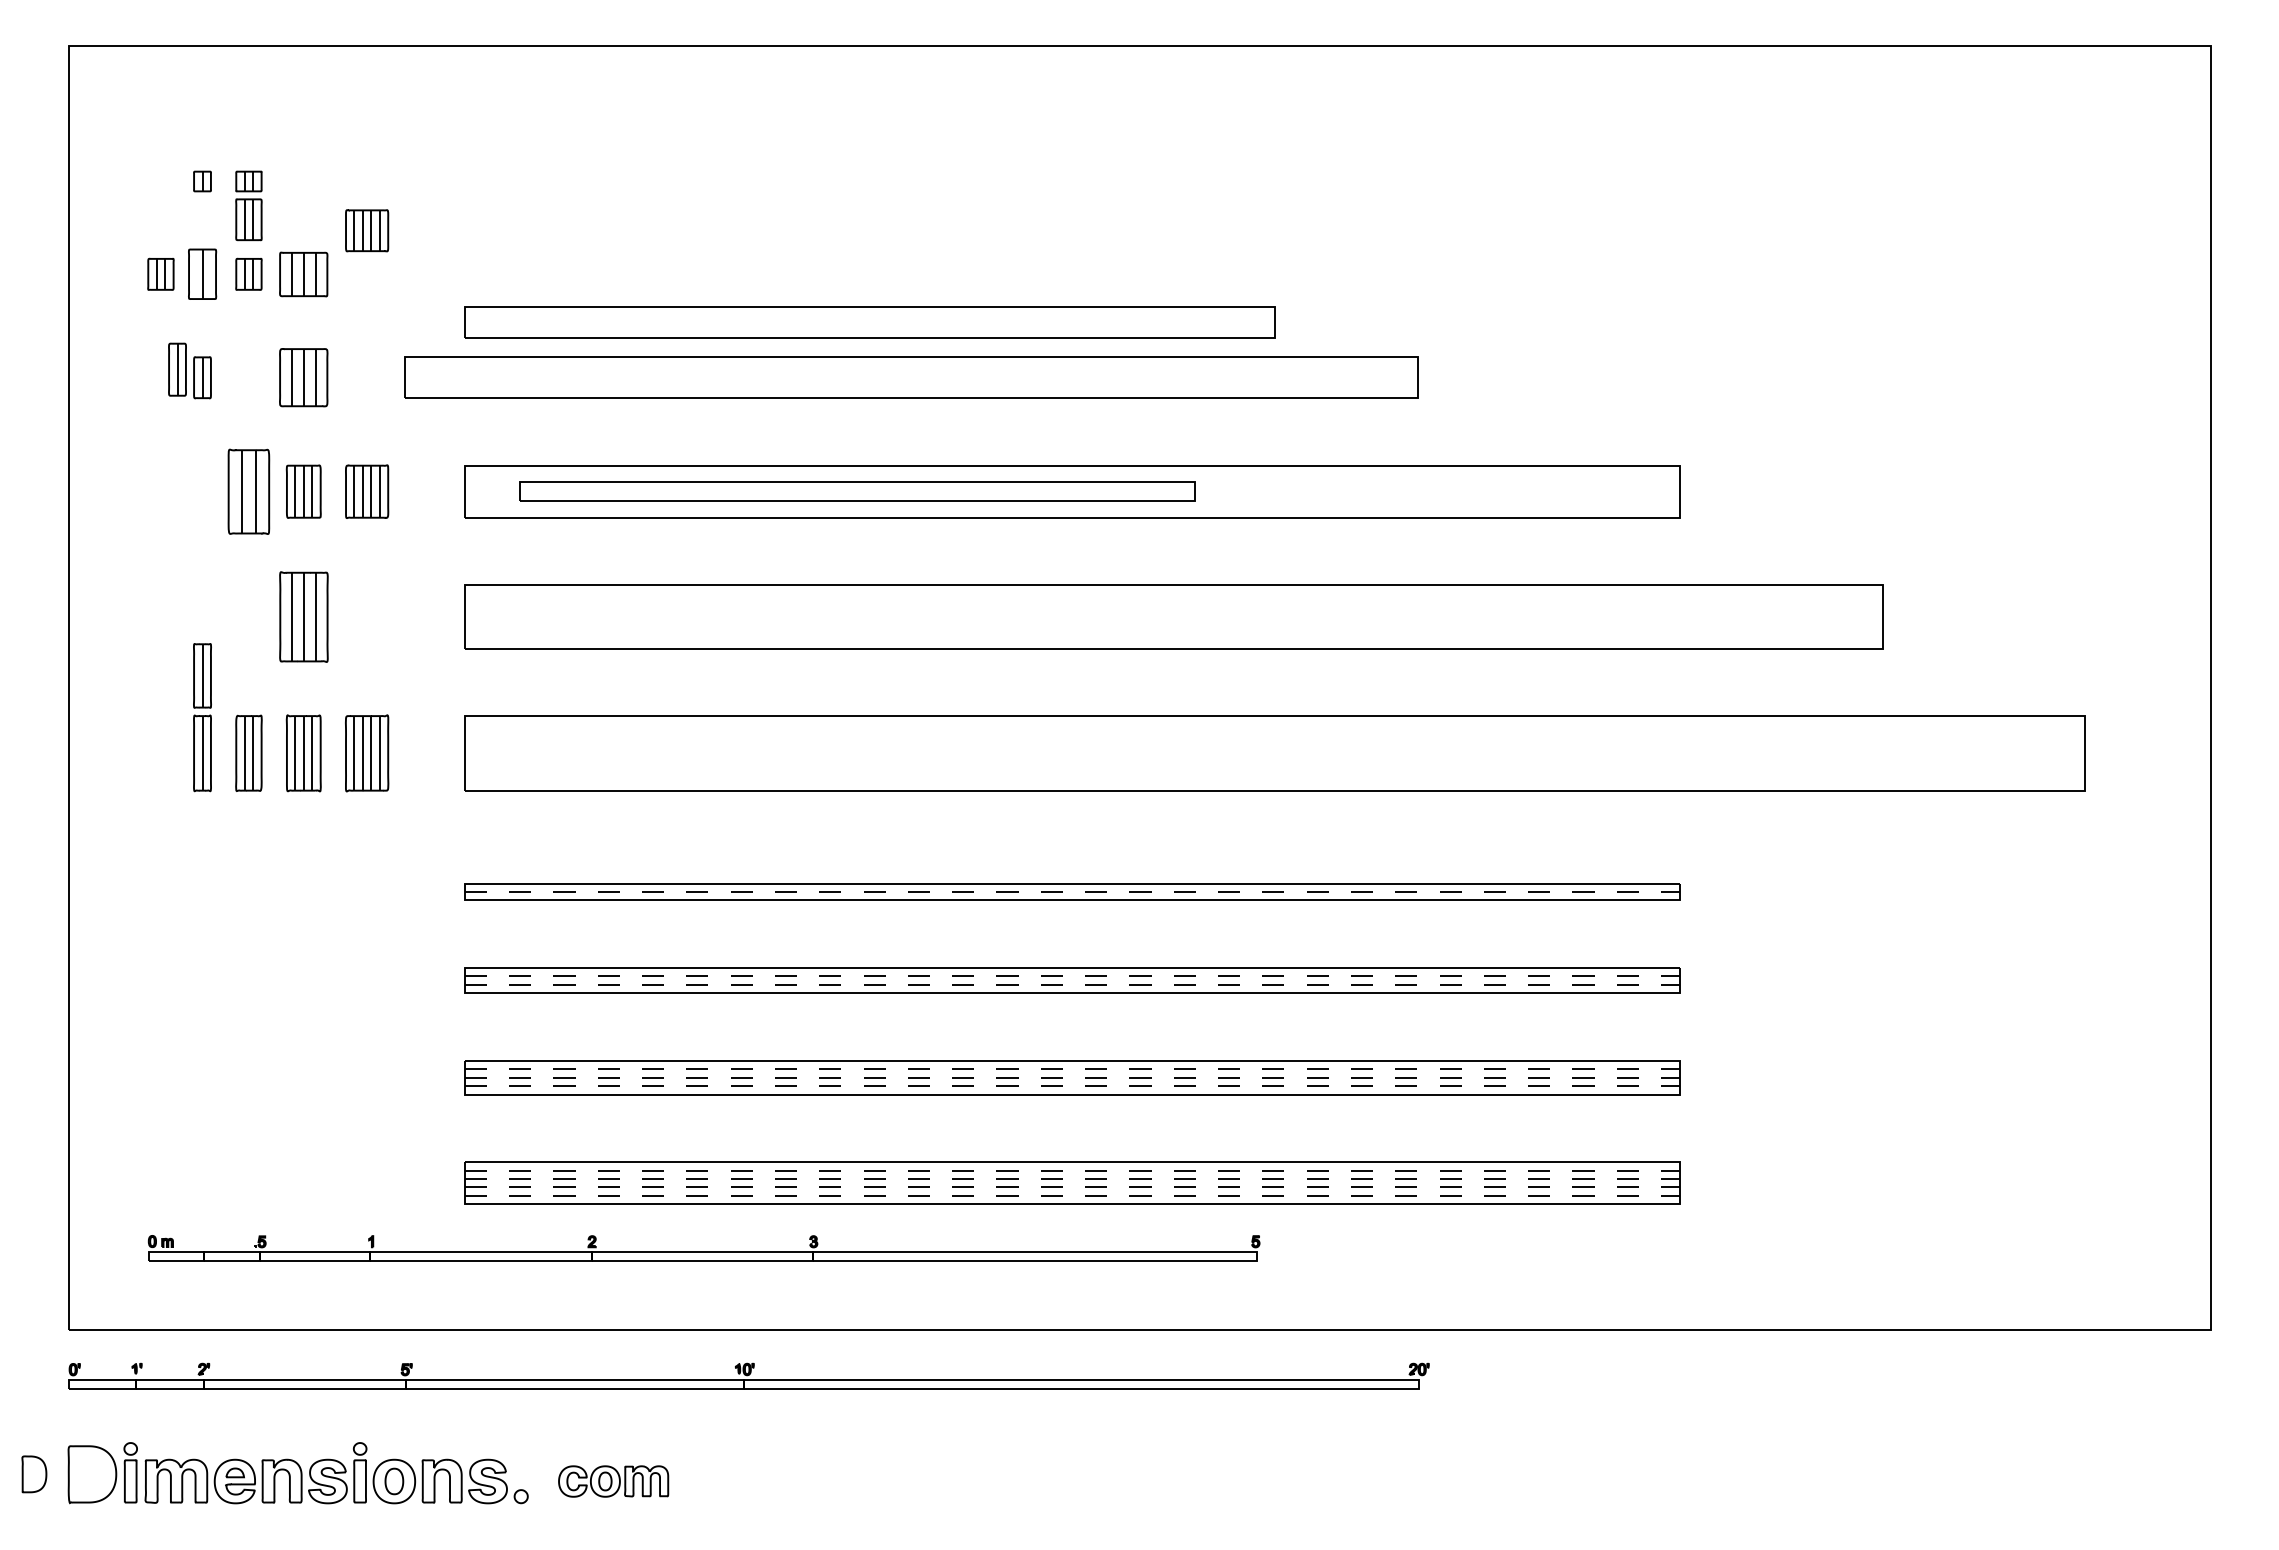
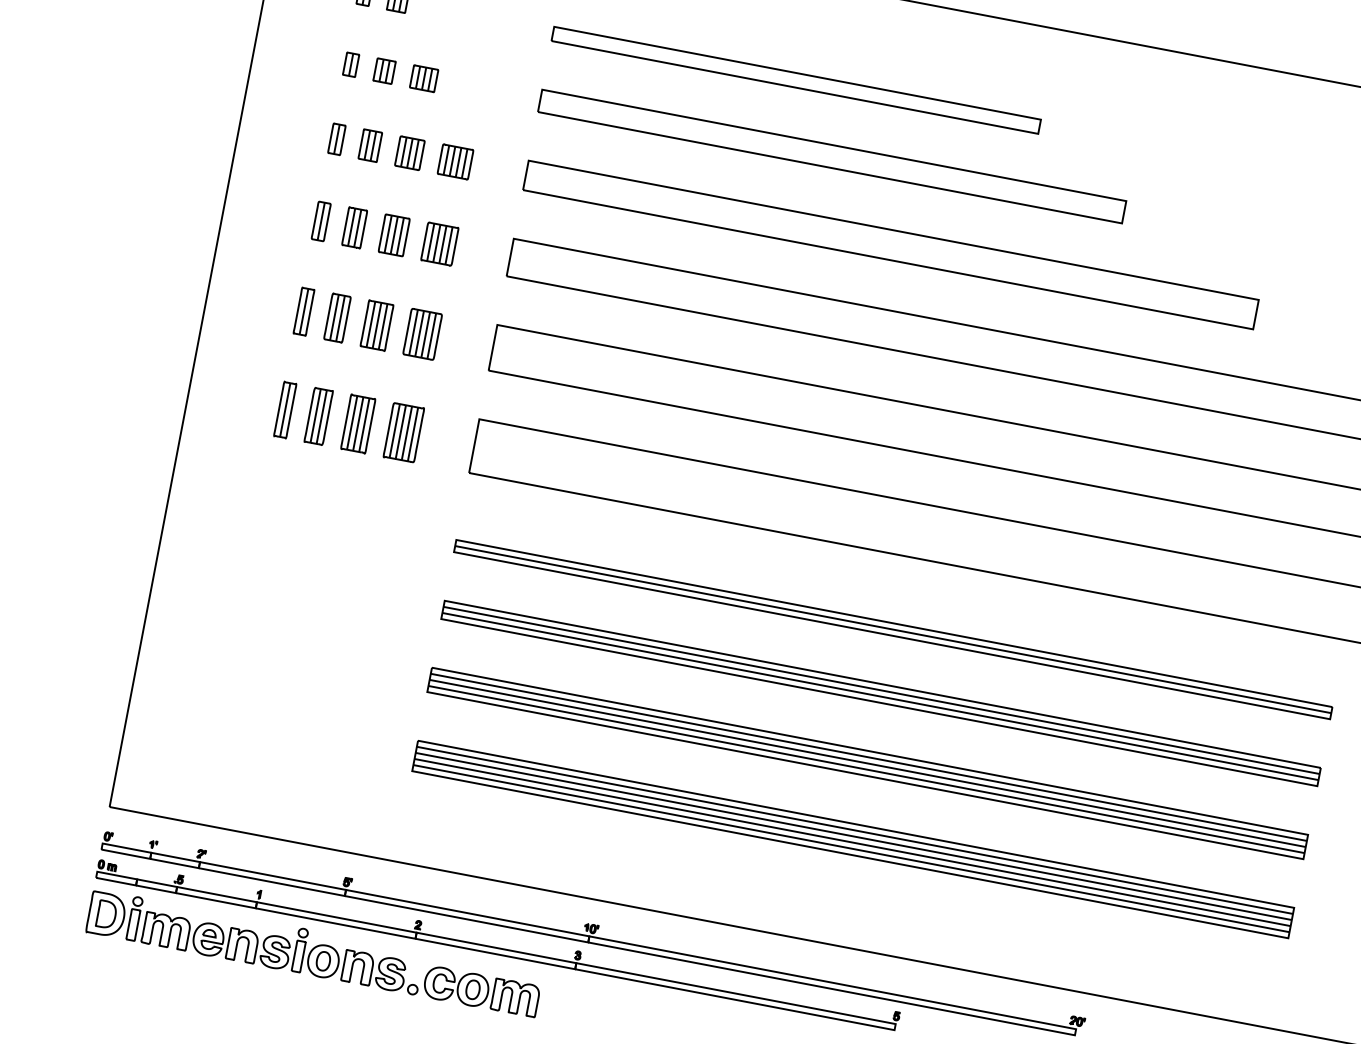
part: (248, 219) -> (370, 145), moved
part: (367, 230) -> (455, 161), moved
part: (160, 273) -> (320, 58), removed
part: (303, 273) -> (424, 78), size x0.71
part: (202, 274) -> (351, 64), size x0.62
part: (869, 322) -> (831, 156), moved
part: (177, 369) -> (321, 221), moved
part: (303, 377) -> (409, 153), size x0.71
part: (911, 377) -> (891, 244), moved
part: (248, 491) -> (354, 227), size x0.62
part: (857, 491) -> (796, 80), moved
part: (248, 616) -> (337, 317), added
part: (303, 616) -> (376, 325), size x0.71
part: (367, 616) -> (422, 334), added
part: (202, 675) -> (304, 311), moved
line: (1072, 891) -> (893, 629), dashed -> solid
line: (1072, 976) -> (881, 690), dashed -> solid
line: (1072, 984) -> (880, 696), dashed -> solid
line: (1072, 1069) -> (868, 757), dashed -> solid
line: (1072, 1077) -> (867, 763), dashed -> solid
line: (1072, 1086) -> (866, 769), dashed -> solid
line: (1072, 1170) -> (854, 830), dashed -> solid
line: (1072, 1178) -> (853, 836), dashed -> solid
line: (1072, 1187) -> (852, 842), dashed -> solid
line: (1072, 1195) -> (851, 848), dashed -> solid
part: (703, 1248) -> (497, 945), moved
part: (34, 1474) -> (106, 914), moved
part: (613, 1481) -> (481, 991), size x1.43

